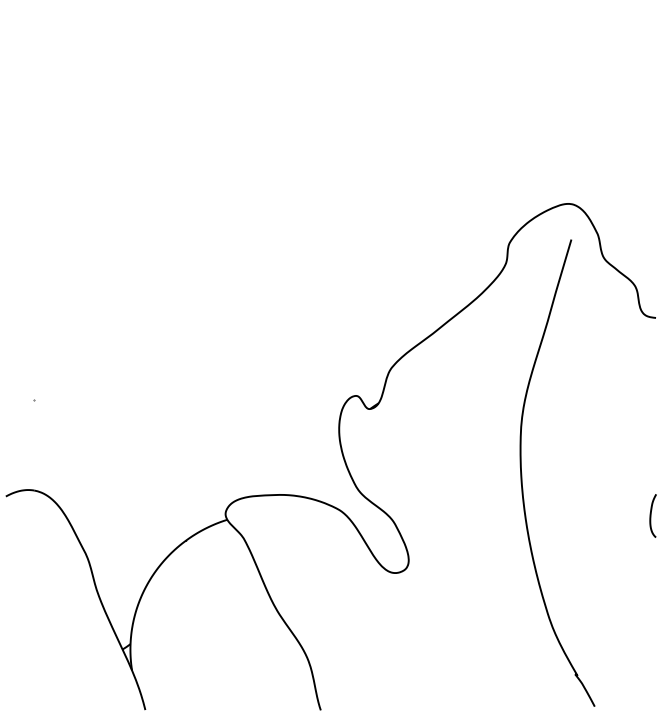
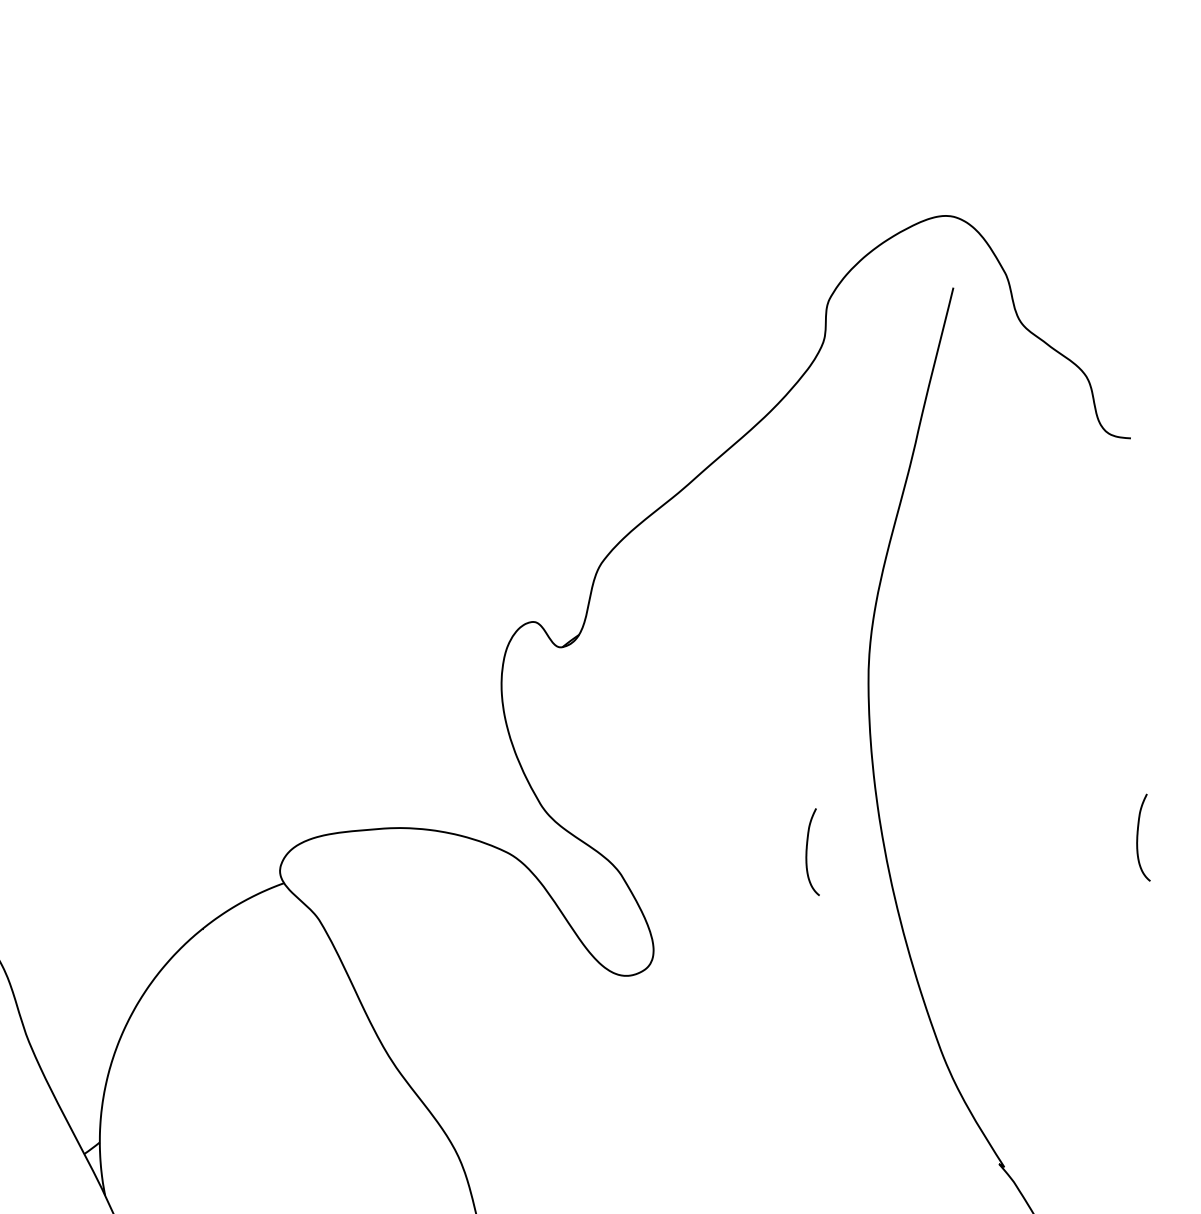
curve: (487, 515) -> (808, 851), added

